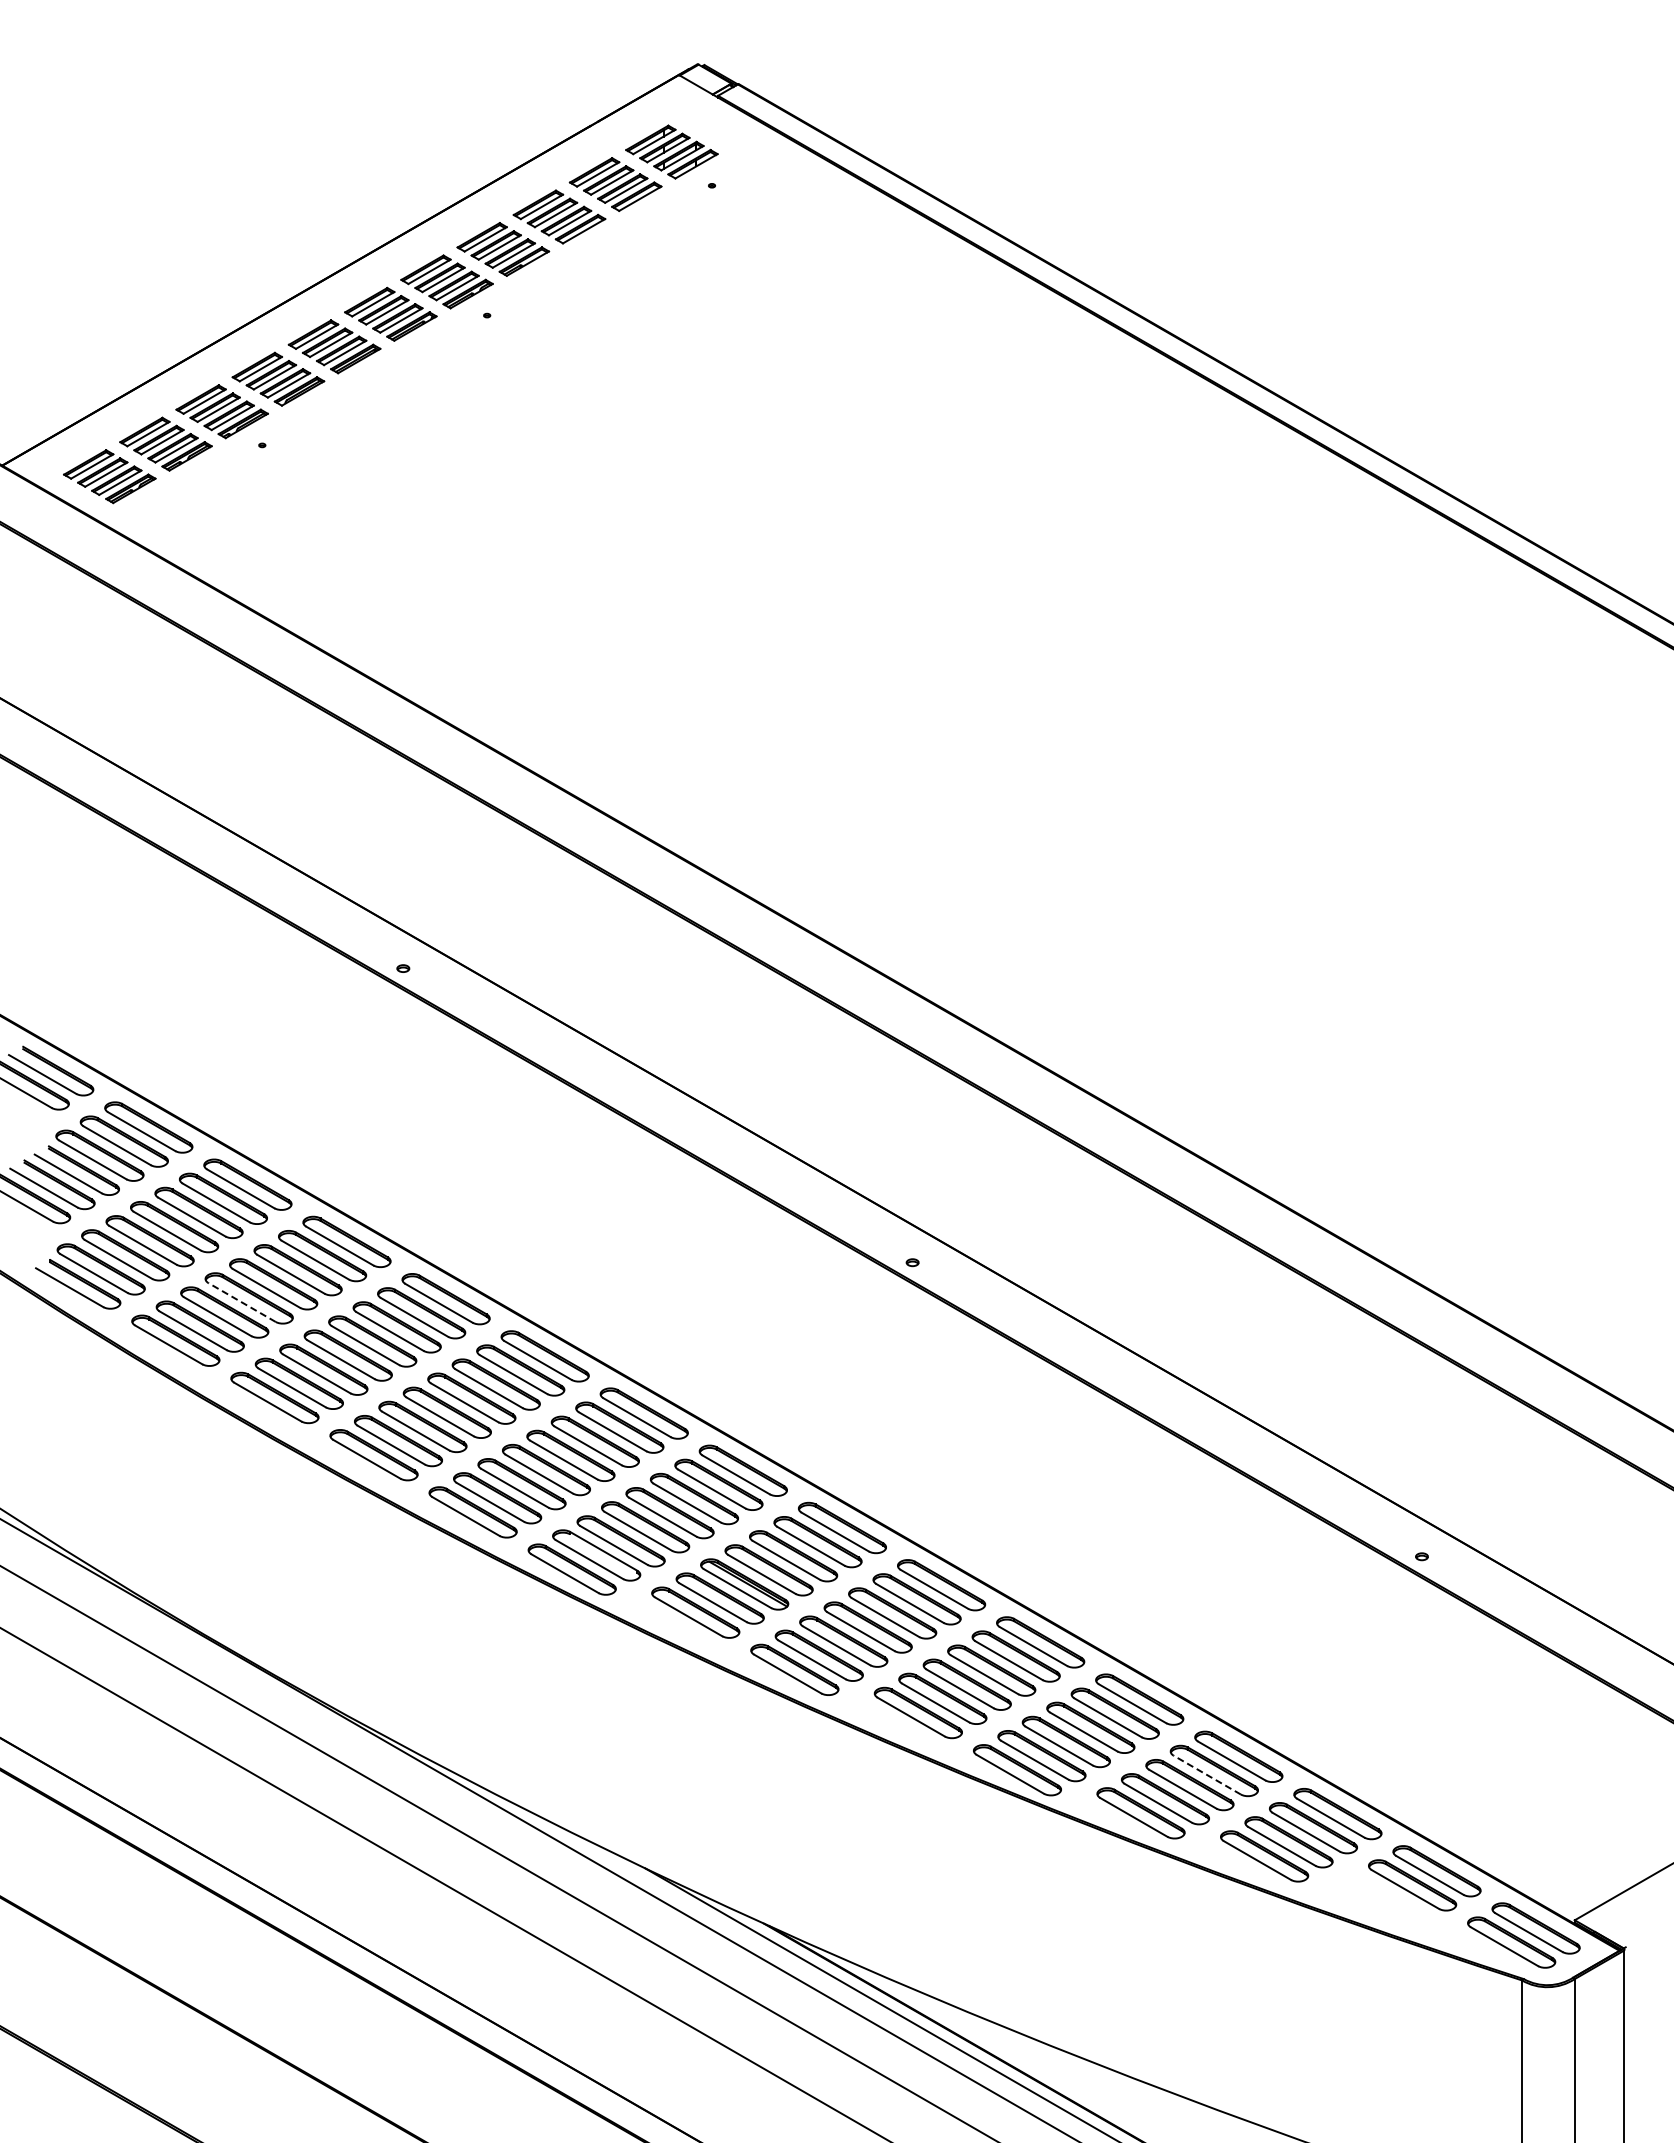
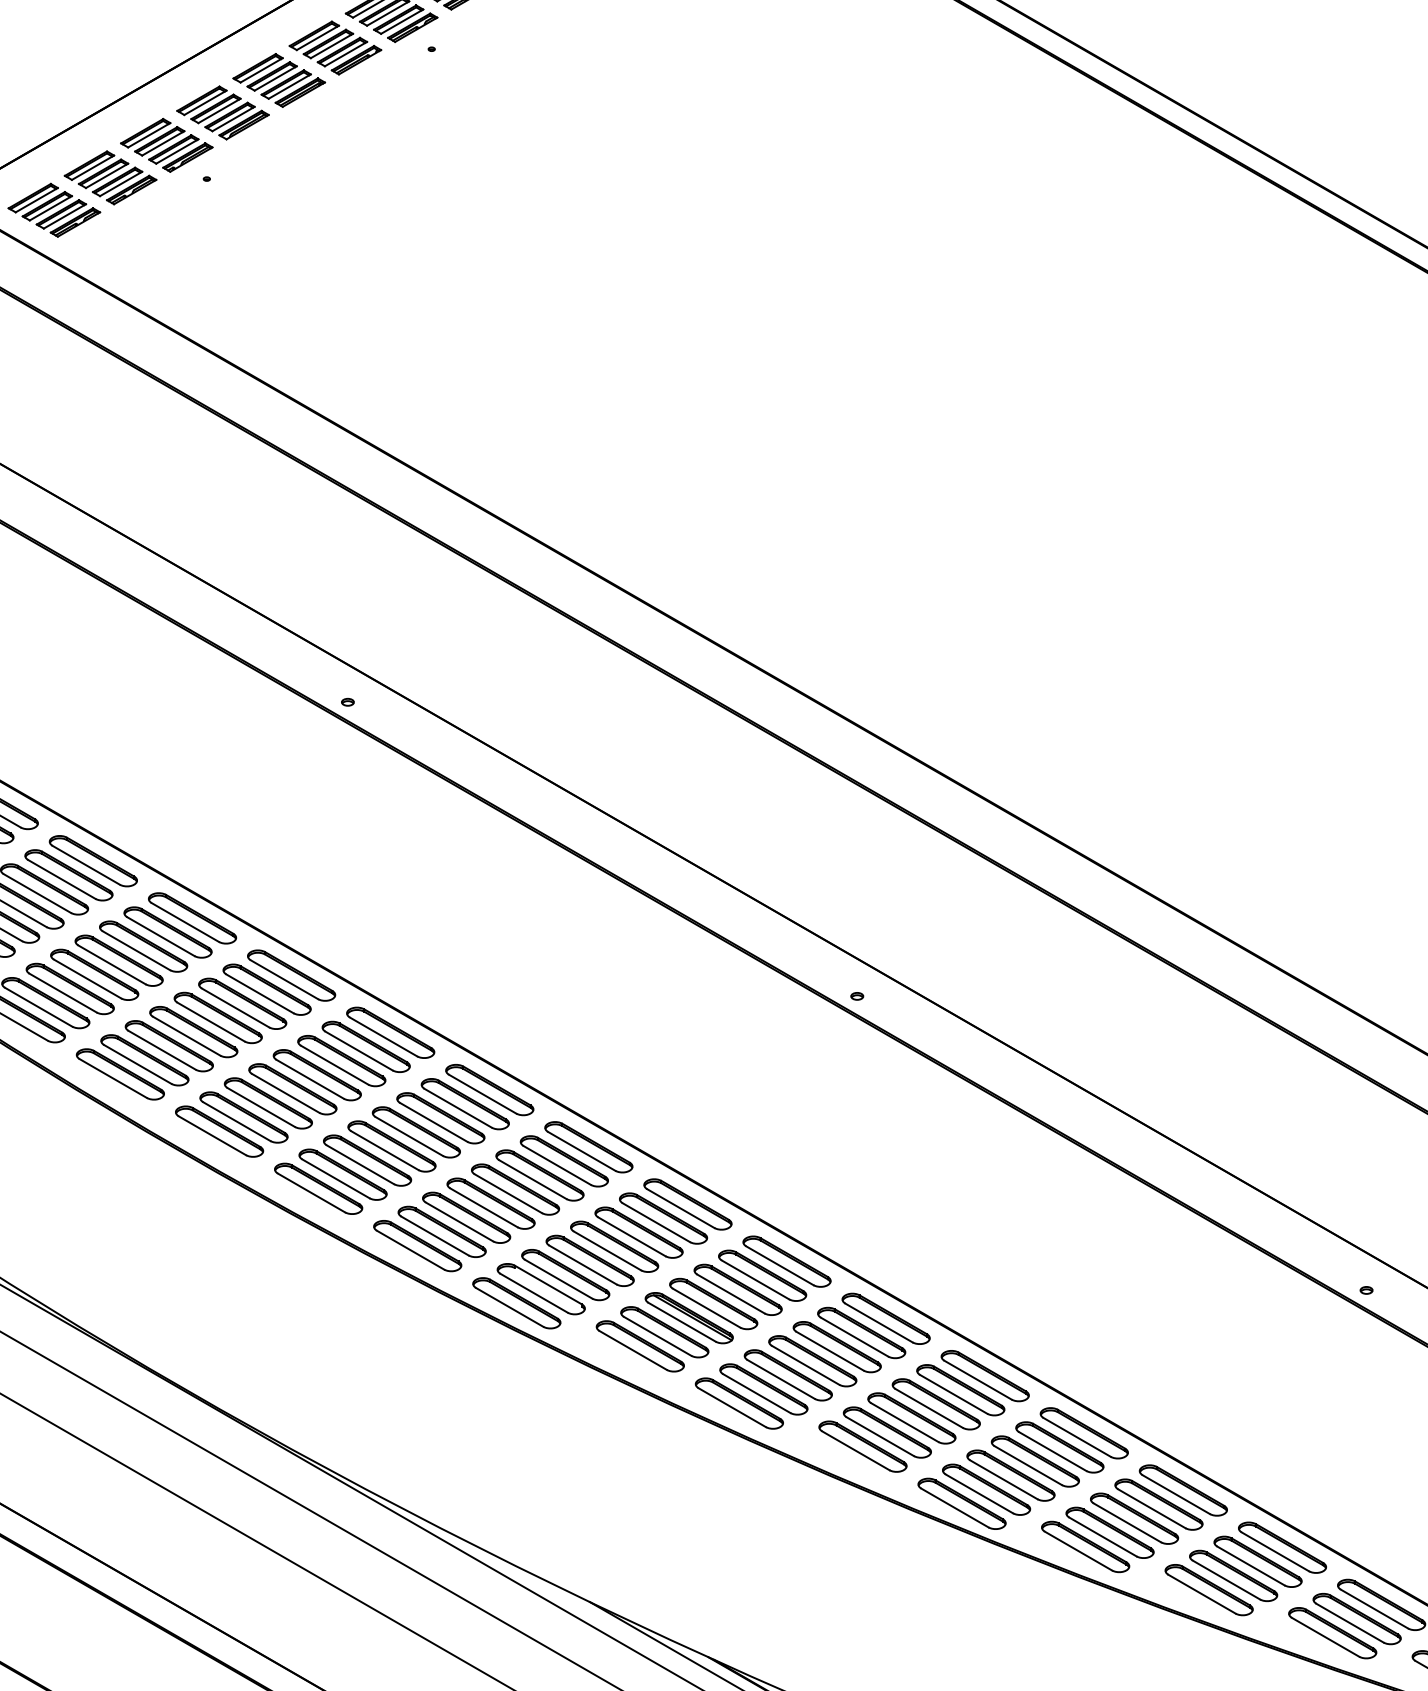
line: (242, 1302) -> (187, 1036), dashed -> solid
line: (1207, 1775) -> (1152, 1509), dashed -> solid
part: (1387, 1899) -> (1332, 1633), added

